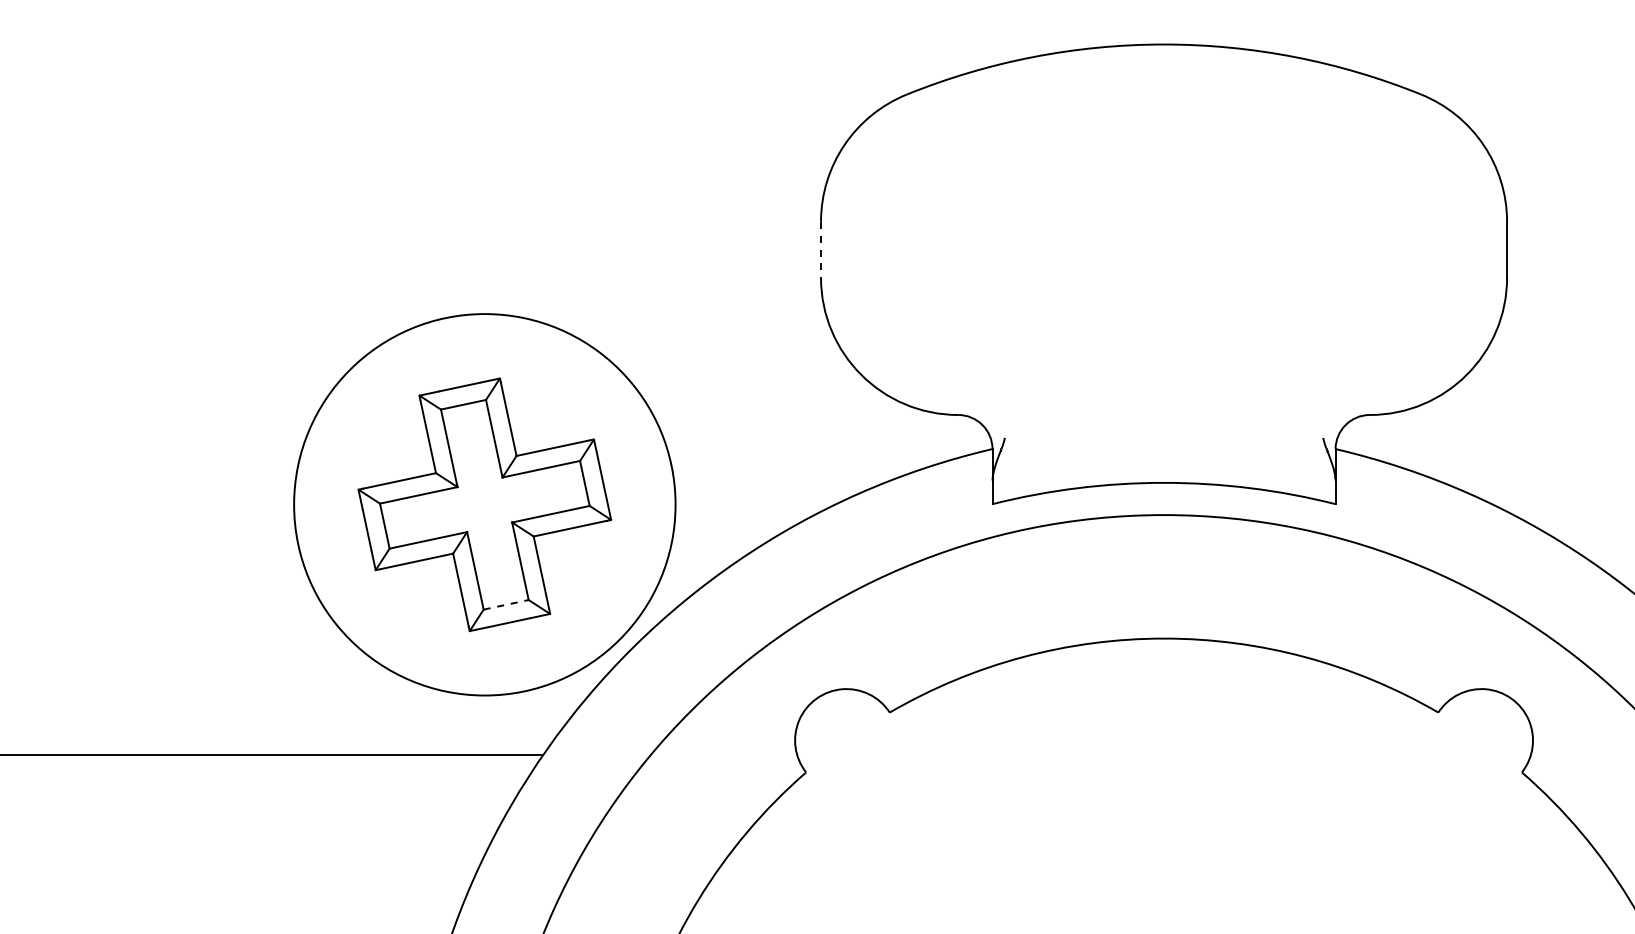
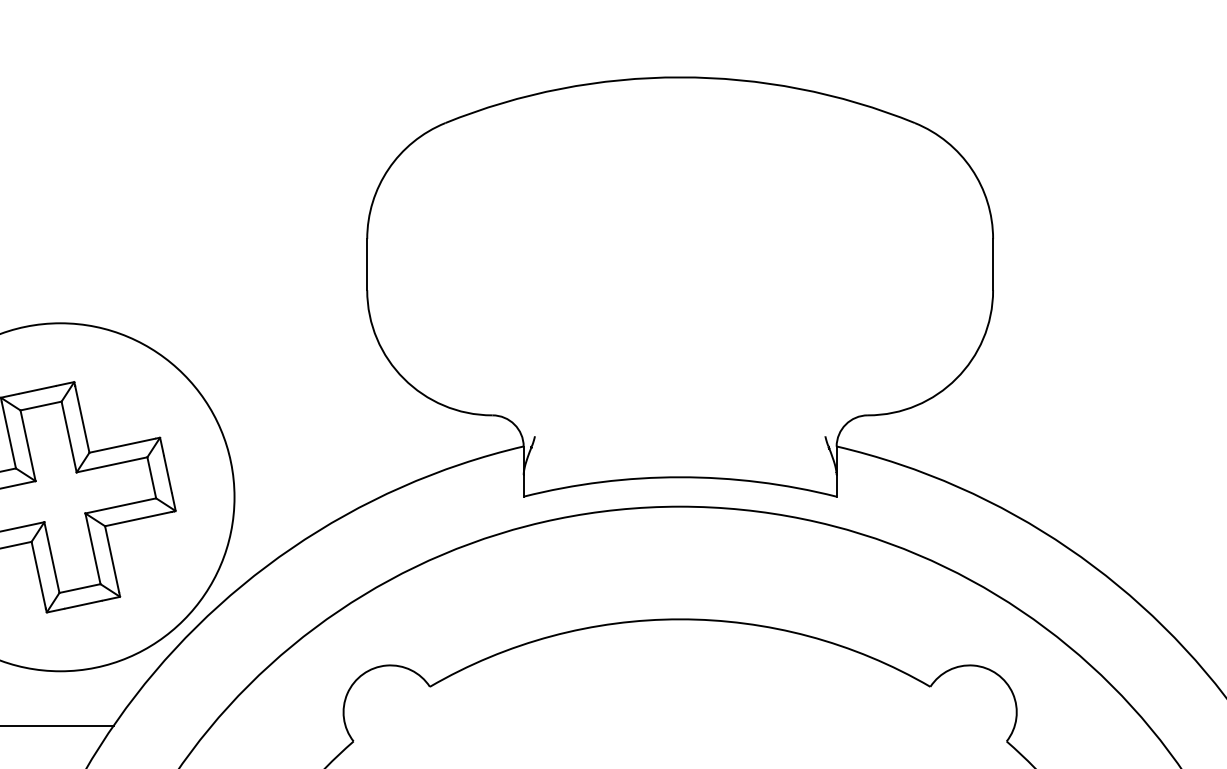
line: (821, 249) -> (367, 264), dashed -> solid
line: (506, 604) -> (80, 588), dashed -> solid

